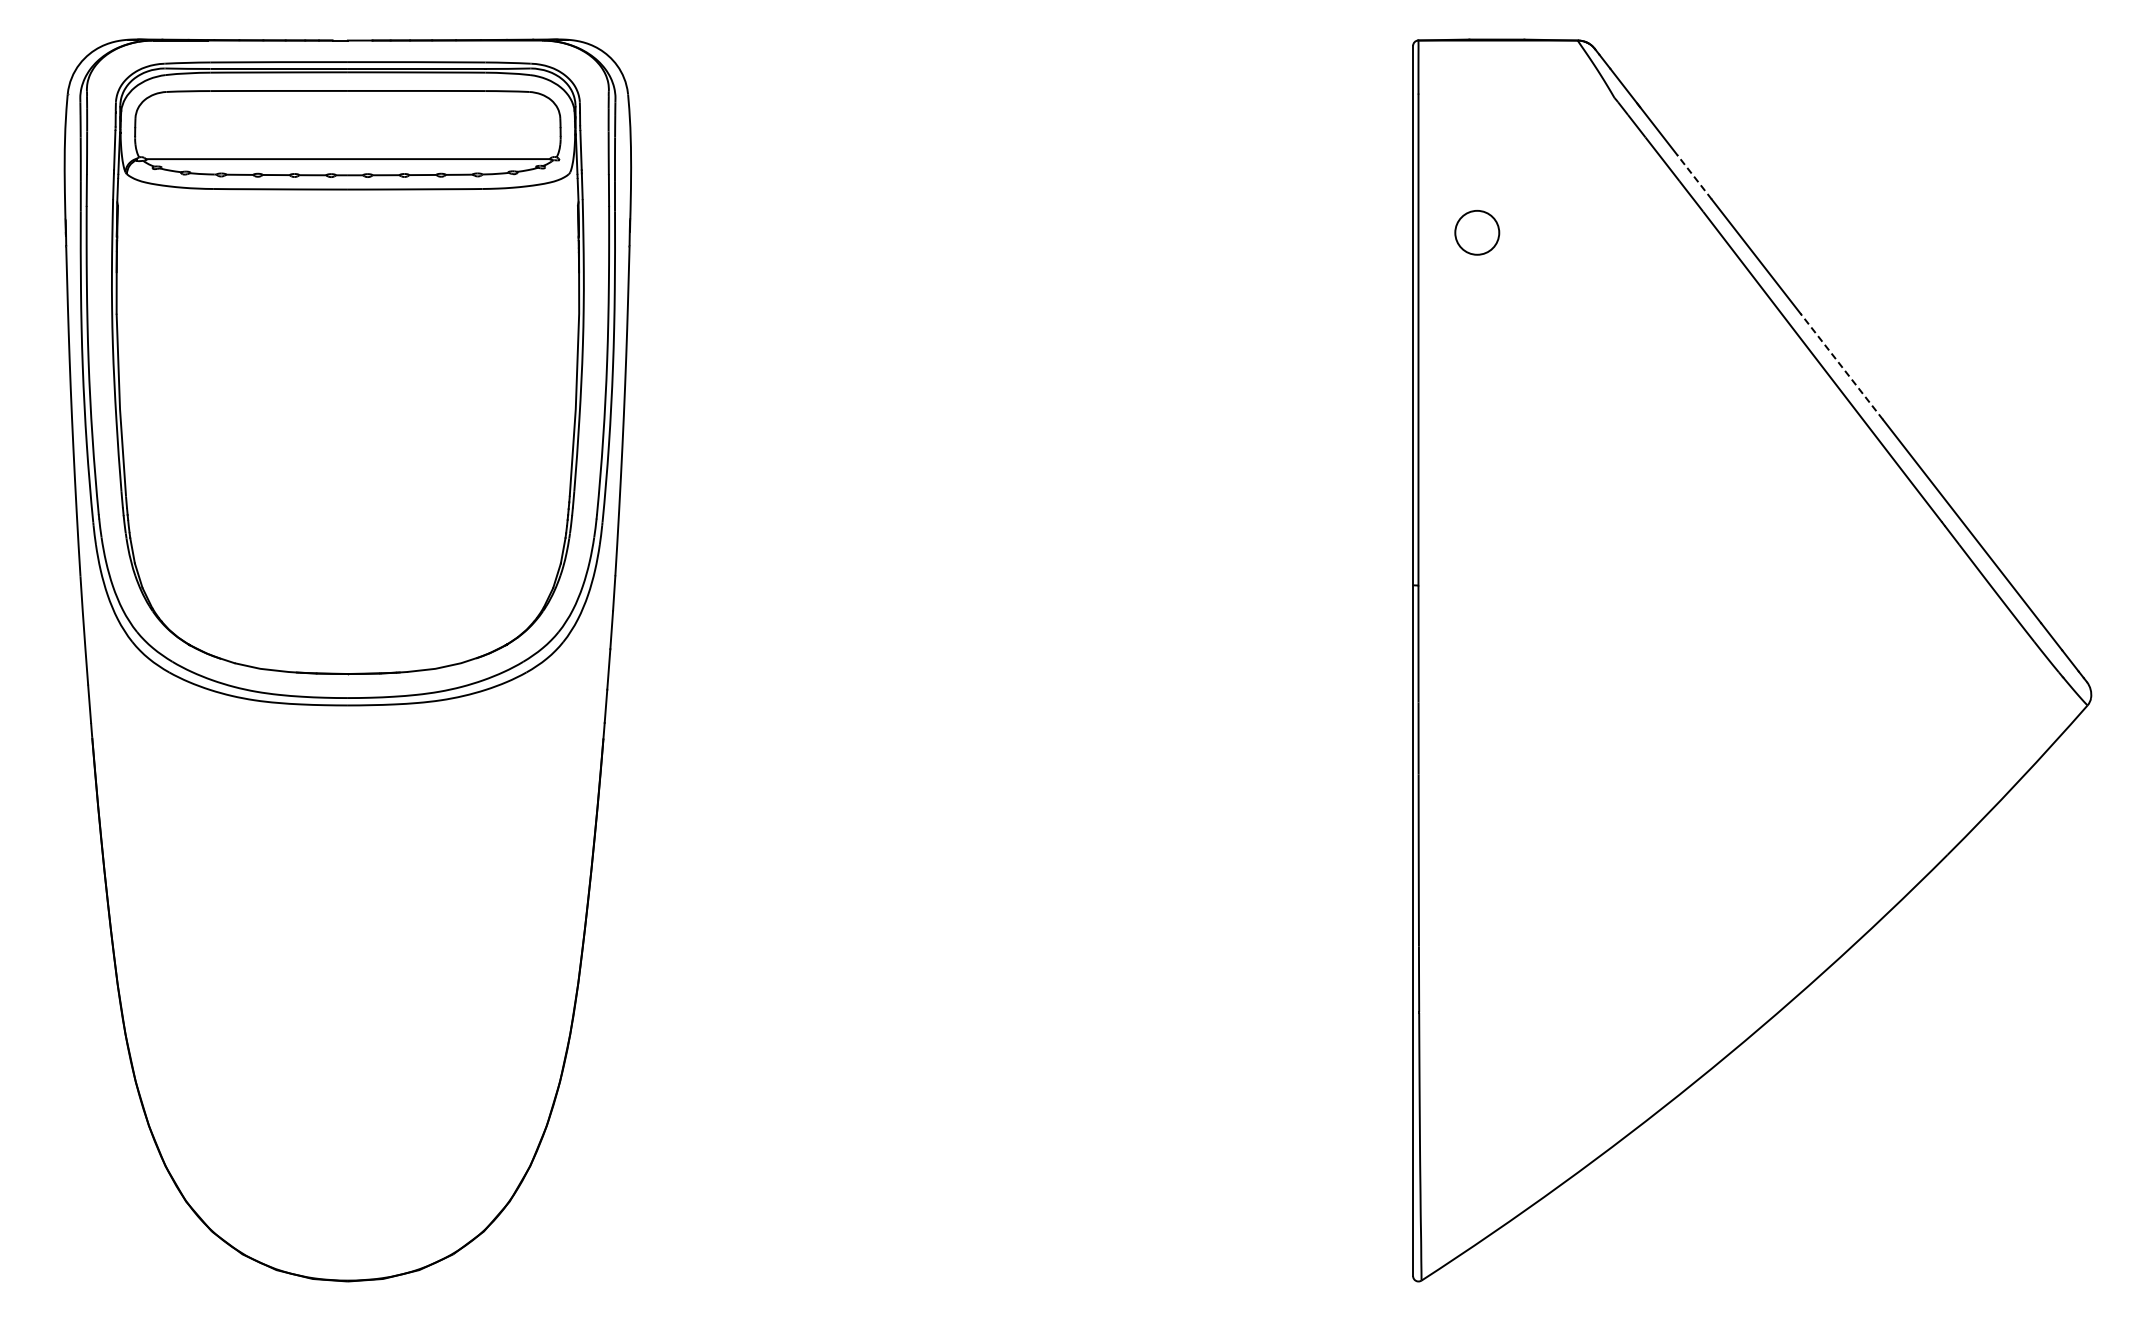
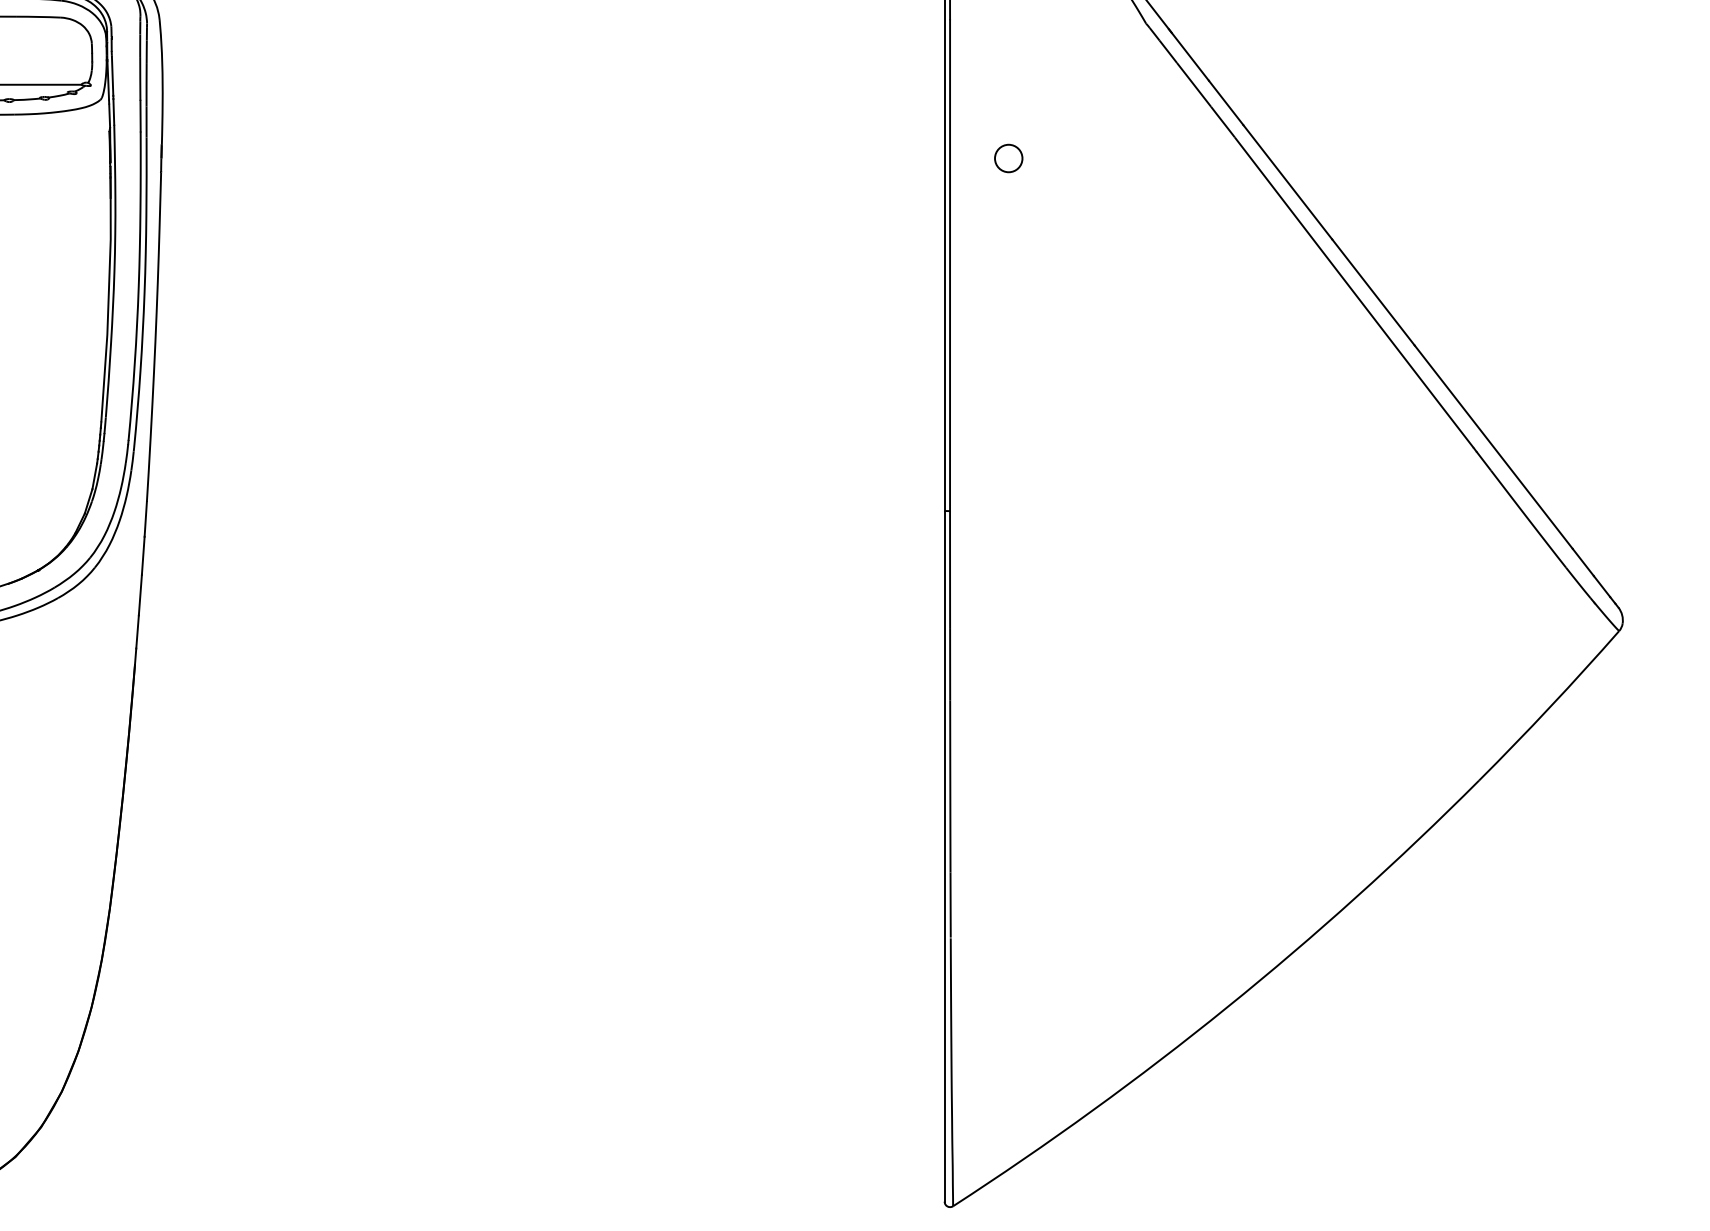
line: (1694, 176) -> (1226, 102), dashed -> solid
circle: (1476, 232) -> (1008, 158), size x0.62
line: (1841, 366) -> (1373, 292), dashed -> solid

